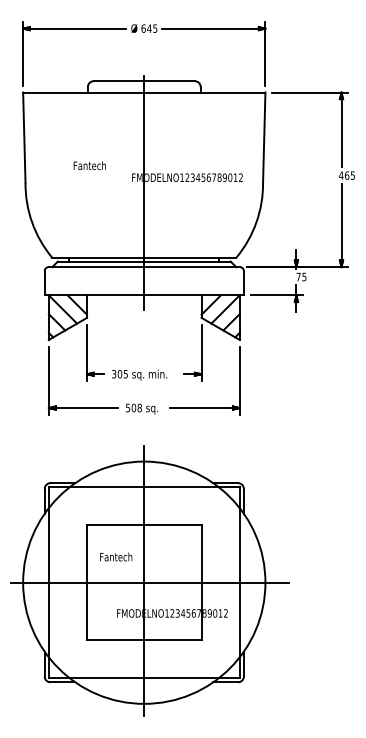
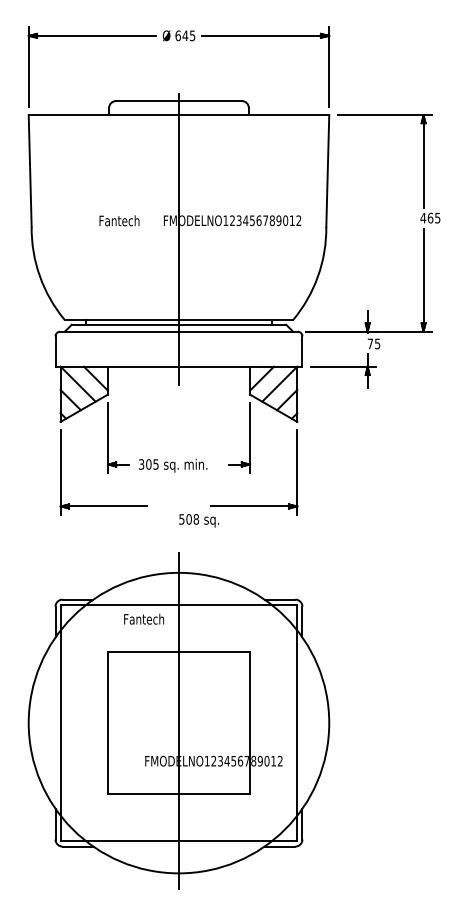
text: (89, 165) -> (119, 220), moved
text: (141, 408) -> (198, 520), moved
text: (115, 556) -> (143, 618), moved
line: (149, 583) -> (185, 723), removed

